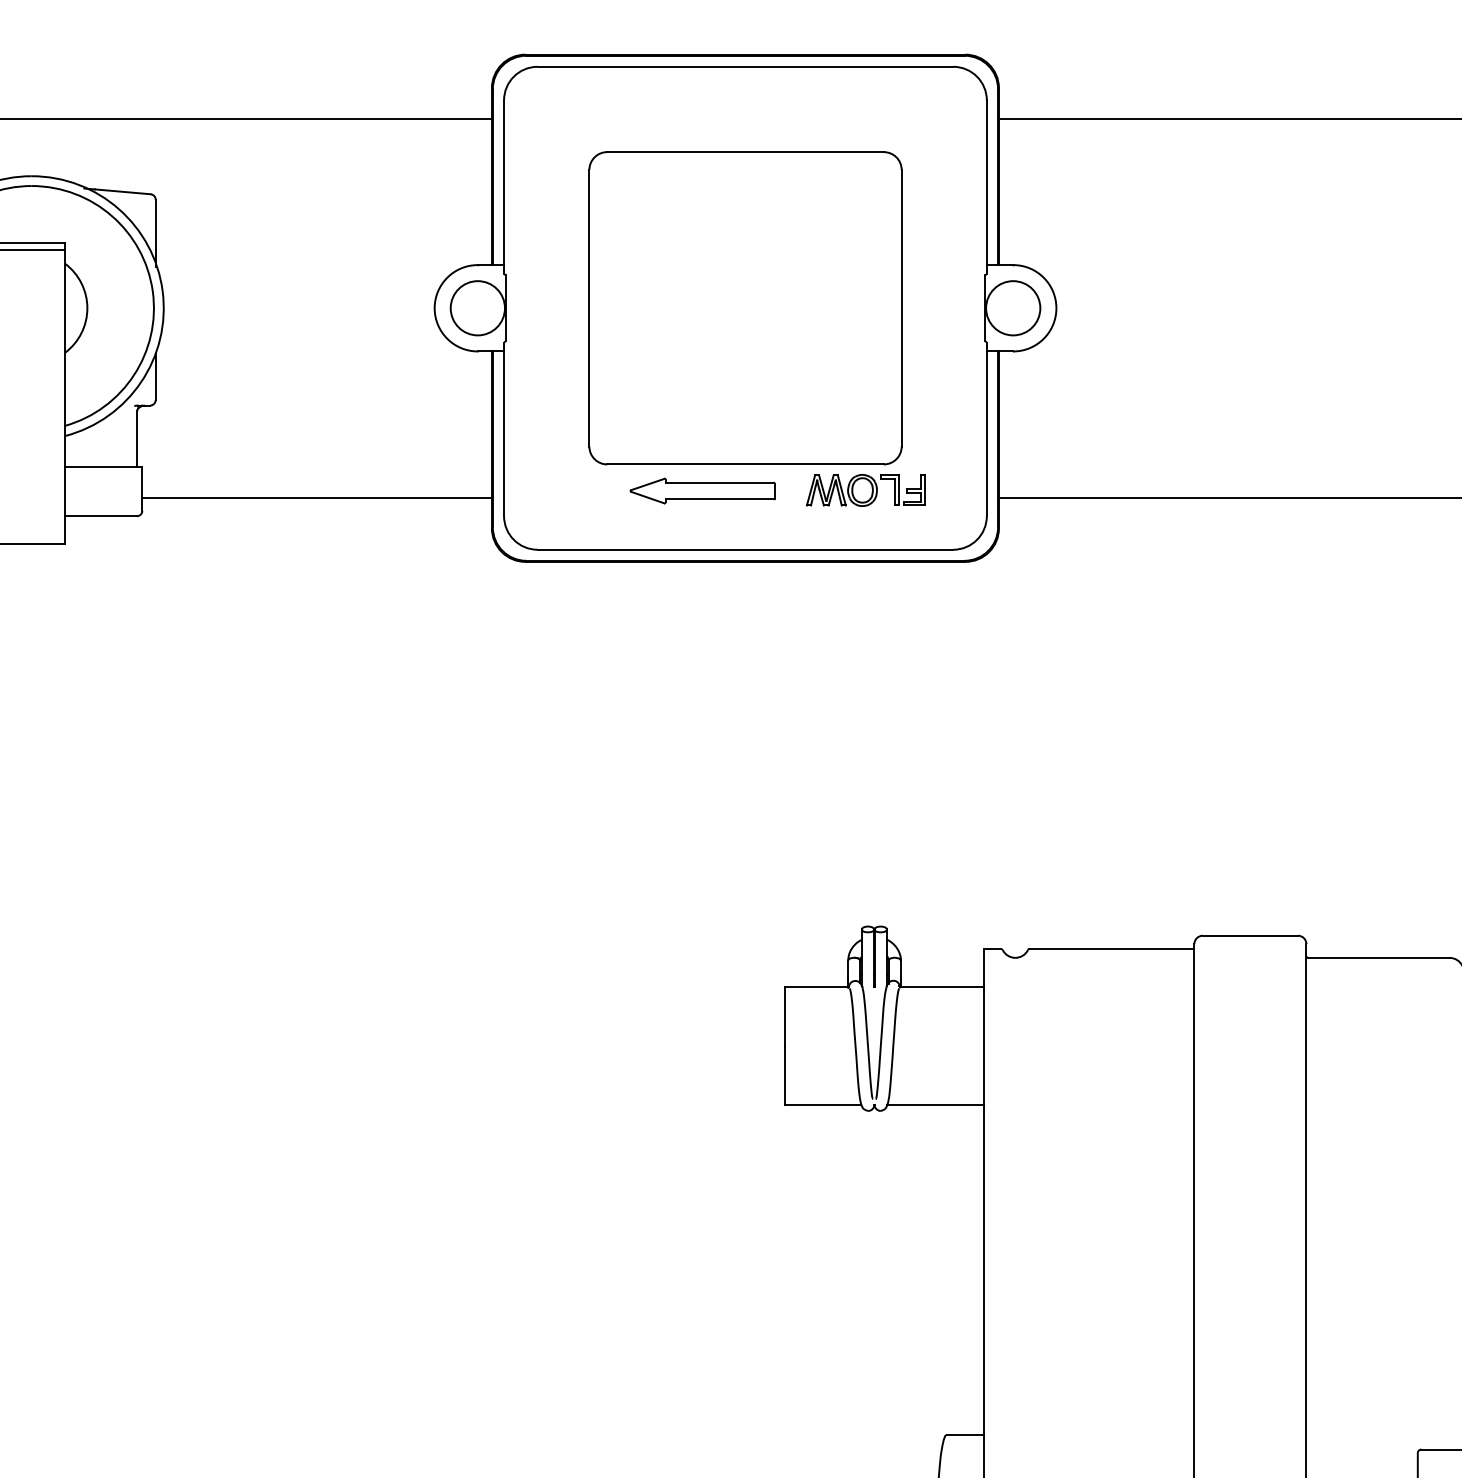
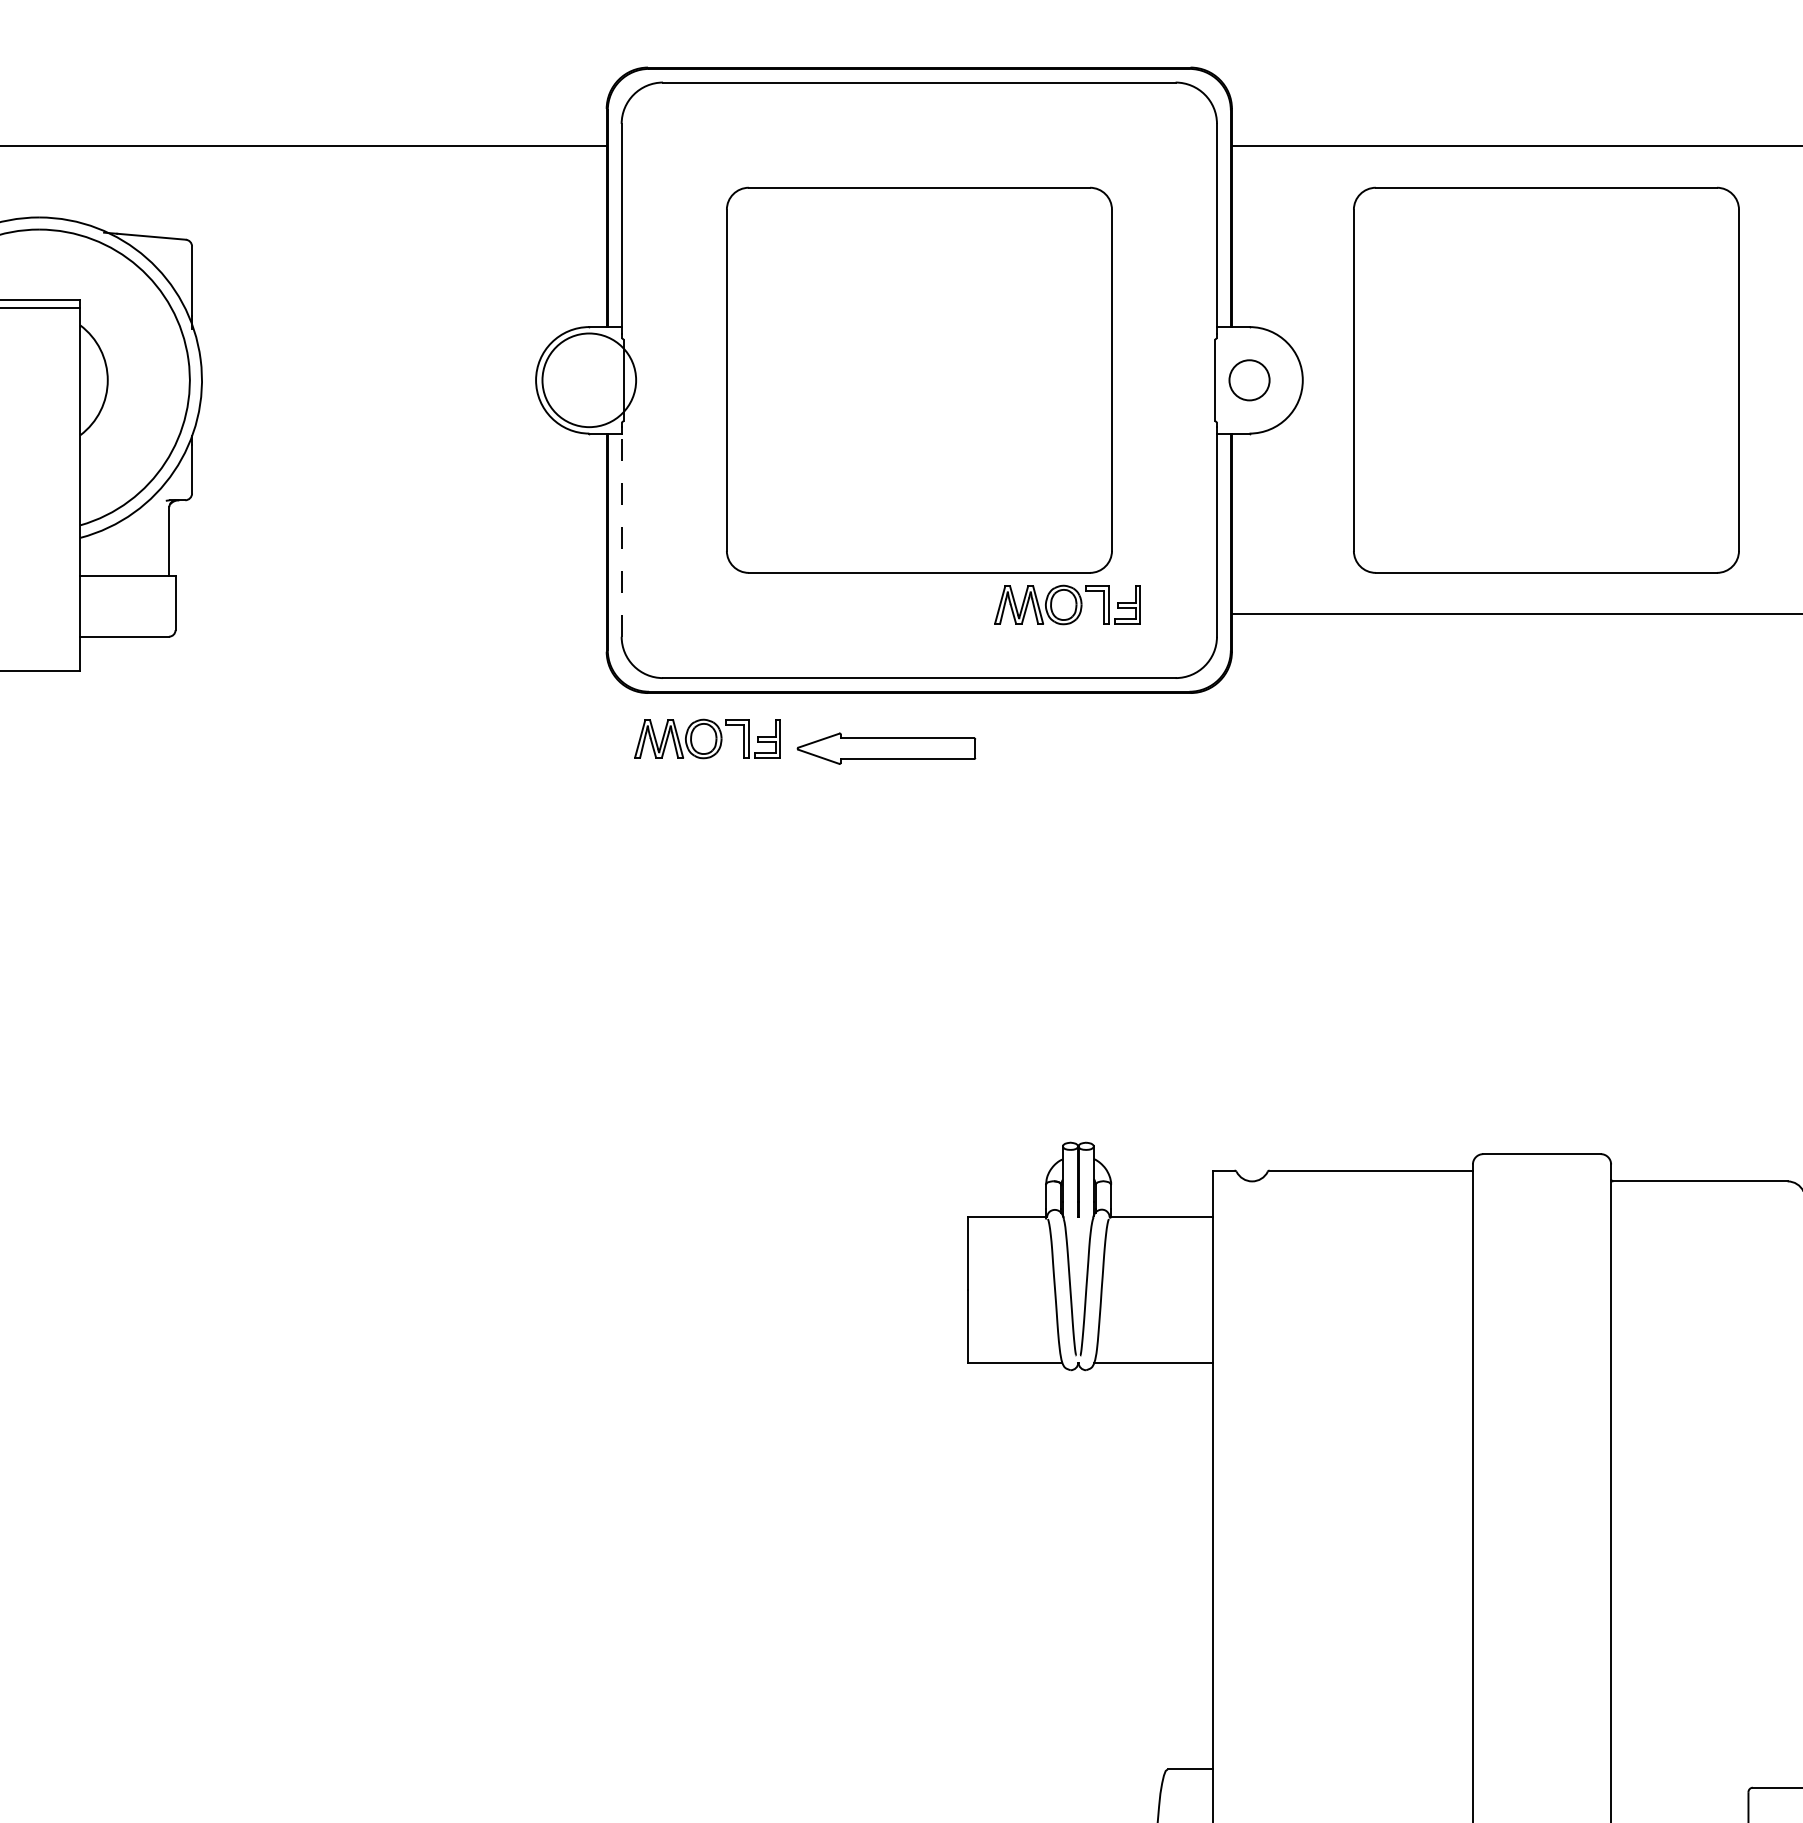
circle: (477, 307) -> (588, 379), size x1.4
circle: (1013, 307) -> (1249, 379), size x0.6
part: (1254, 307) -> (1546, 379), added
line: (503, 434) -> (621, 535), solid -> dashed
part: (702, 490) -> (886, 748), moved
line: (316, 498) -> (390, 614), removed
part: (573, 598) -> (707, 738), added

